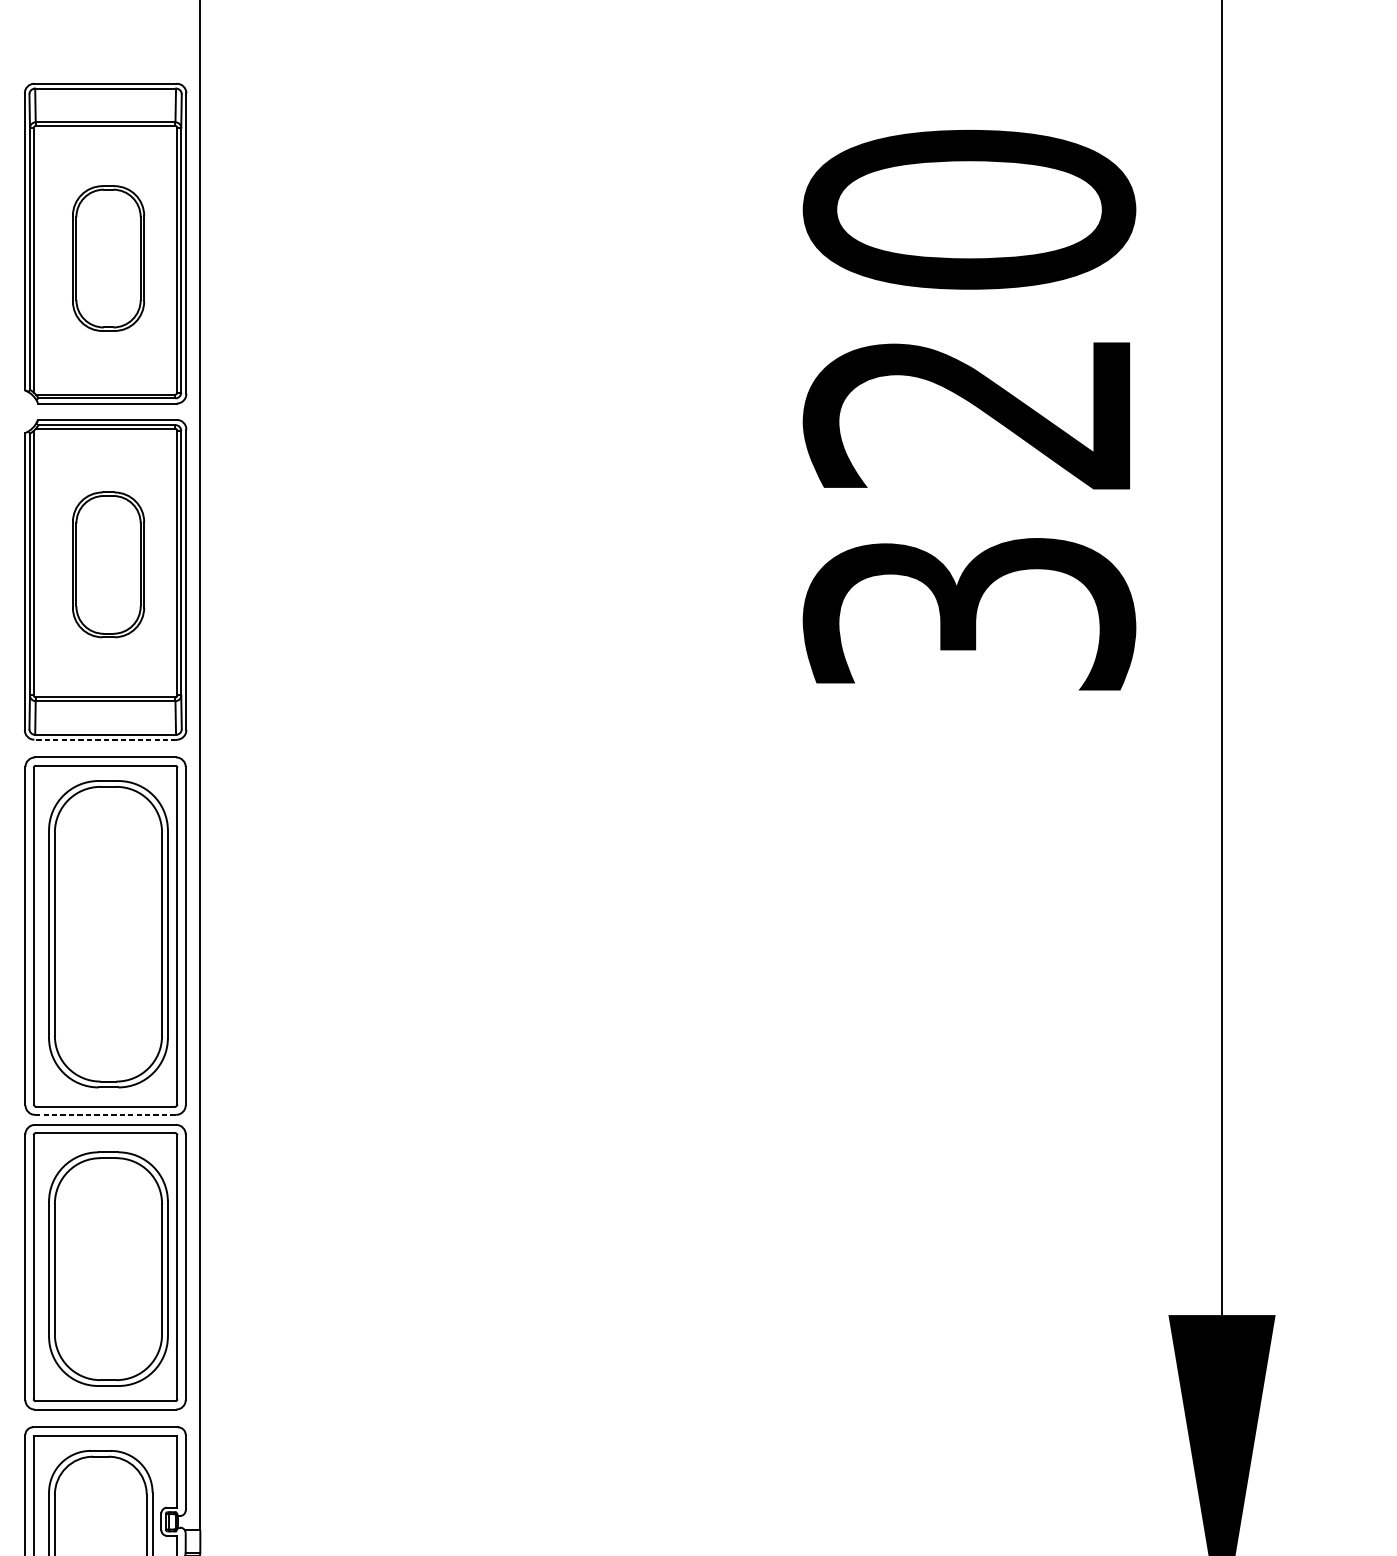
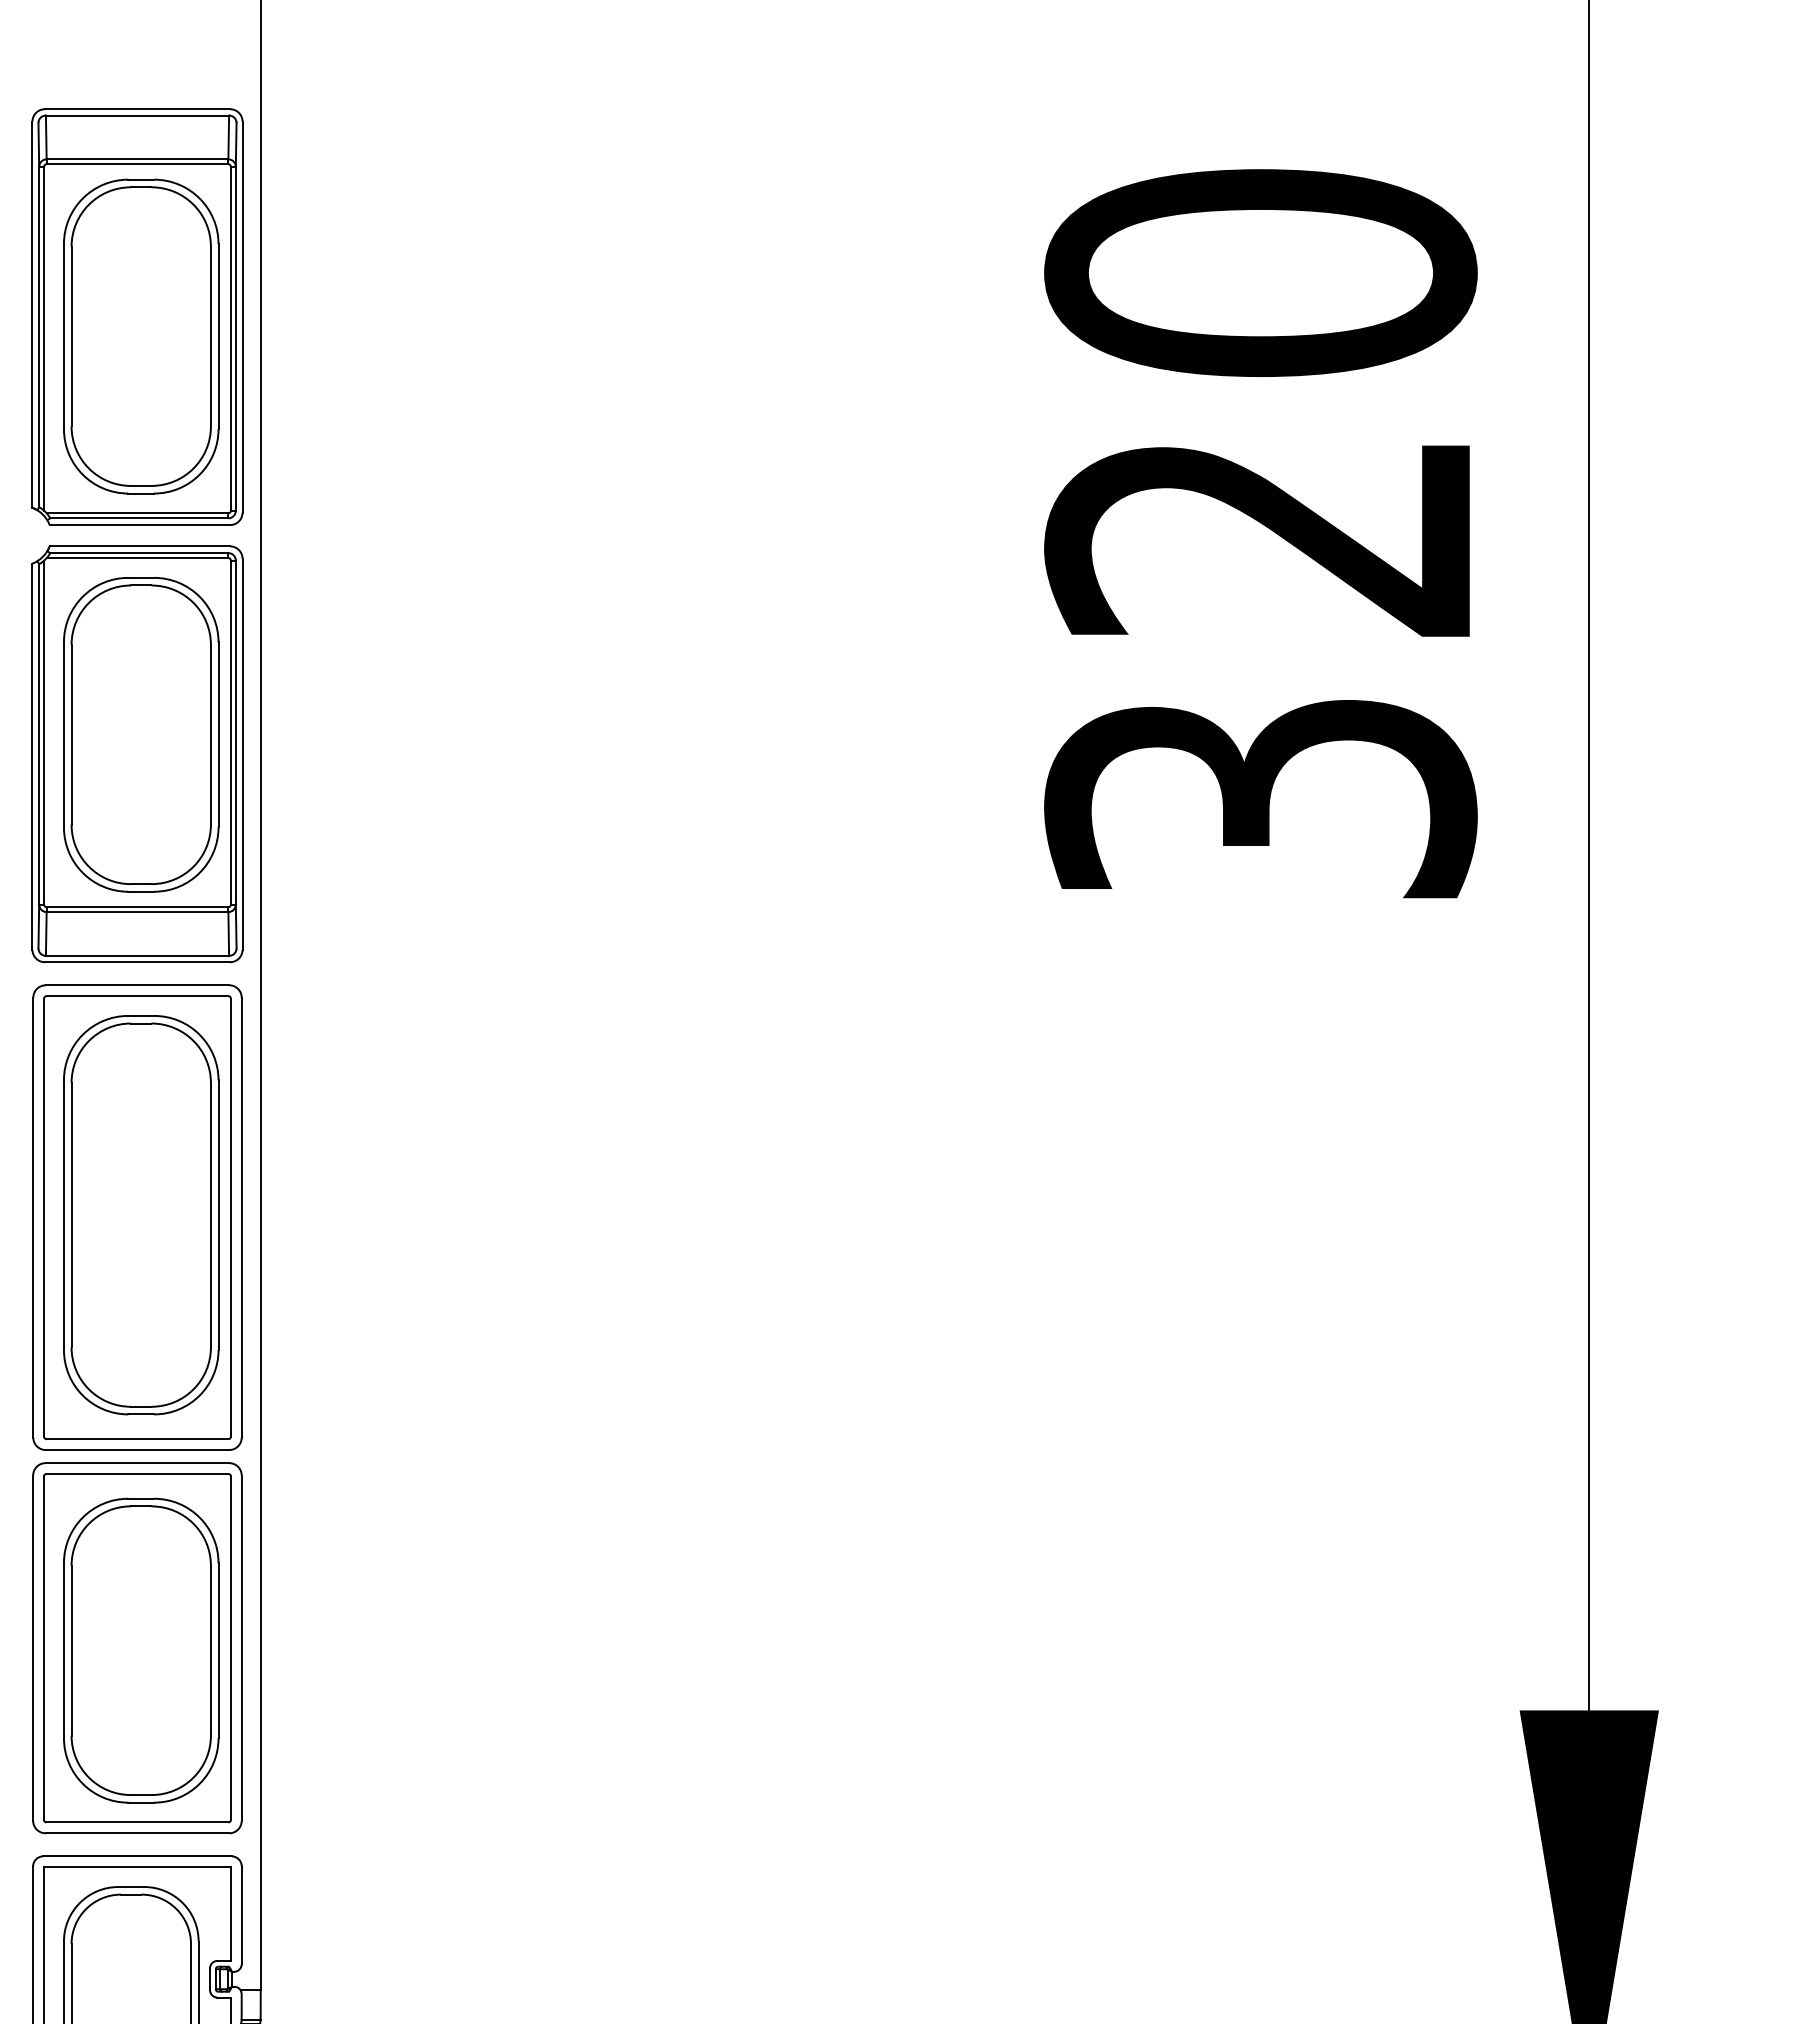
part: (108, 258) -> (141, 336), size x1.67
part: (108, 564) -> (141, 734), size x1.67
line: (105, 739) -> (137, 962), dashed -> solid
line: (105, 1115) -> (137, 1450), dashed -> solid

